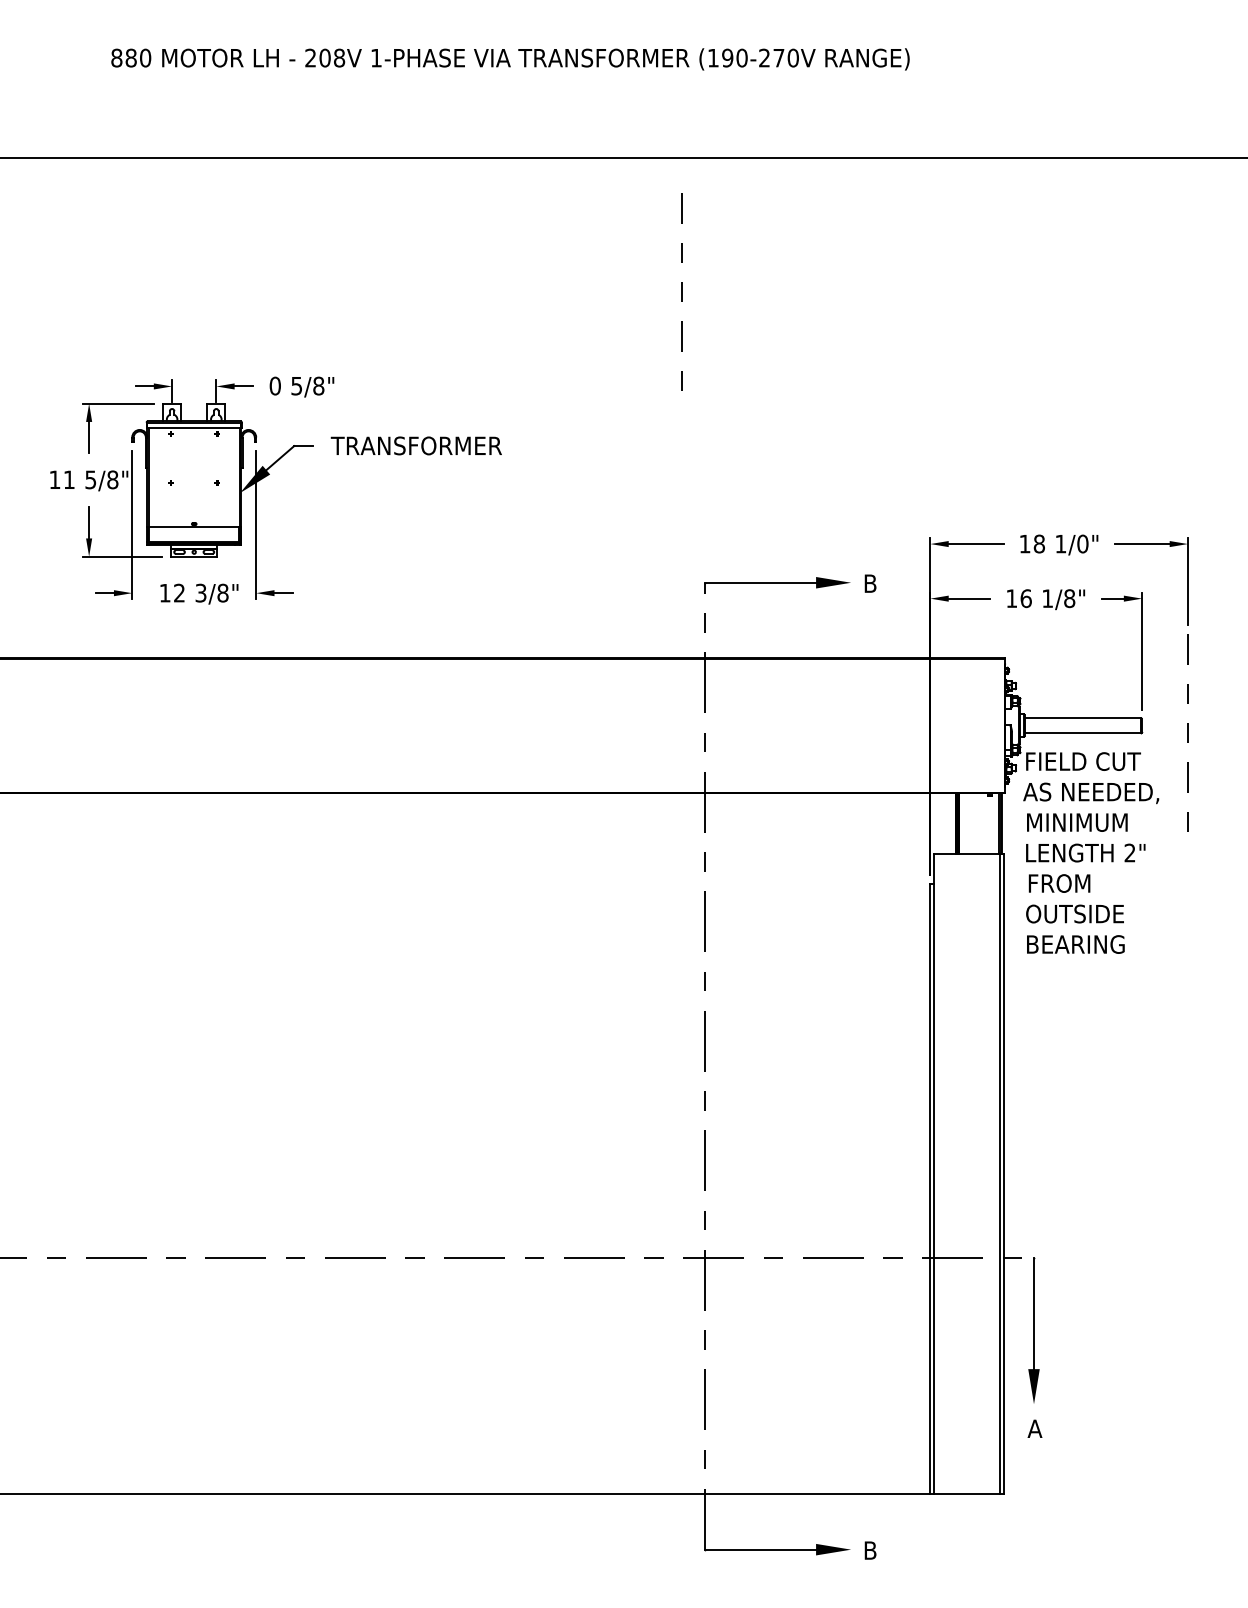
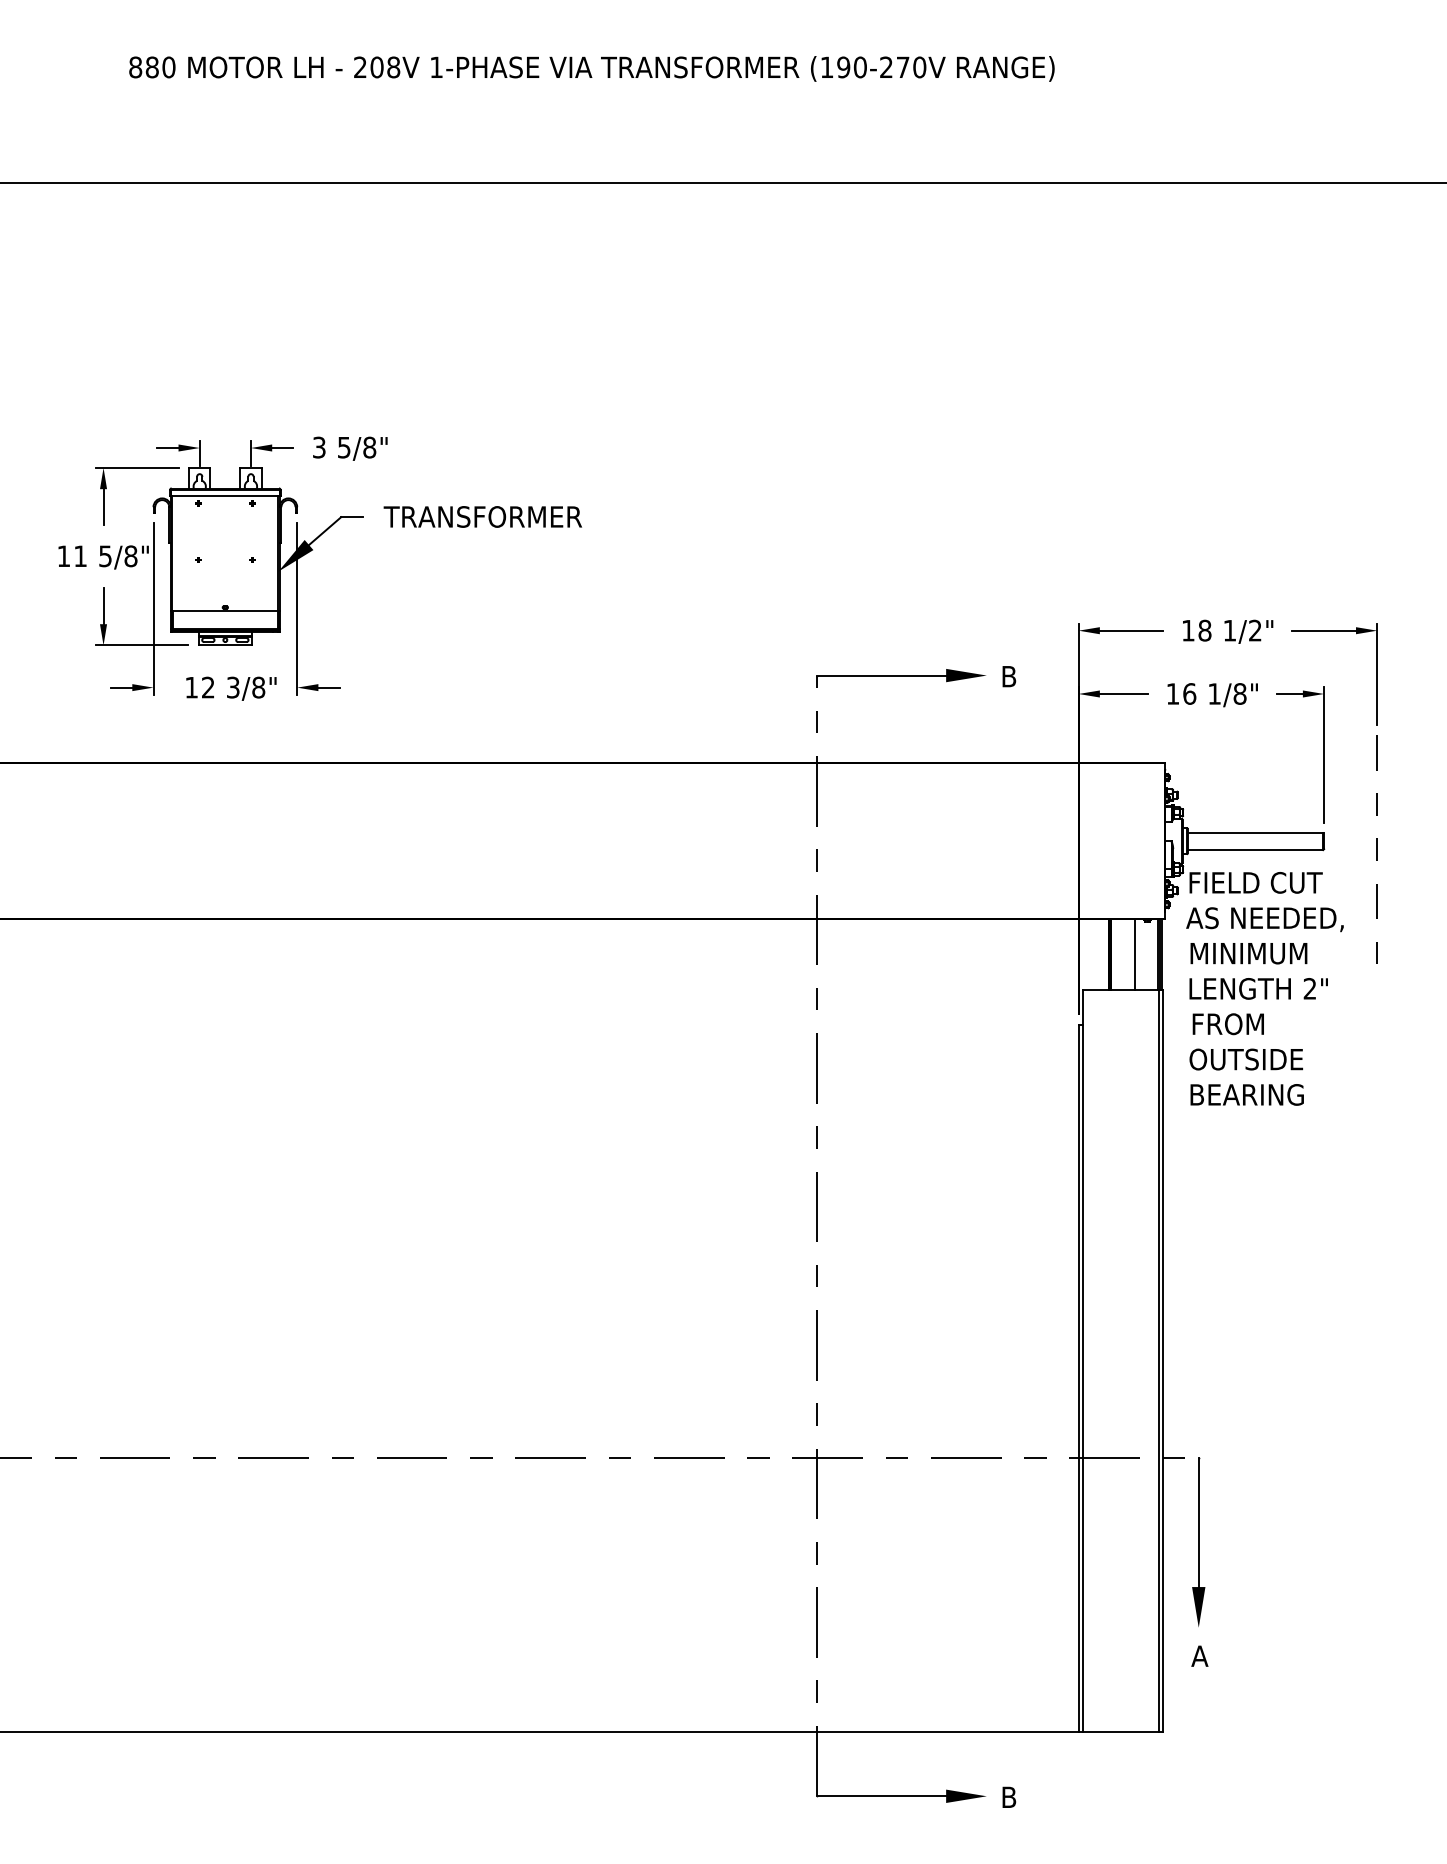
line: (681, 291) -> (790, 337), removed
text: (274, 385) -> (318, 446), 0 -> 3
text: (1082, 543) -> (1254, 630), 1/0" -> 1/2"
line: (979, 823) -> (1135, 954), added

